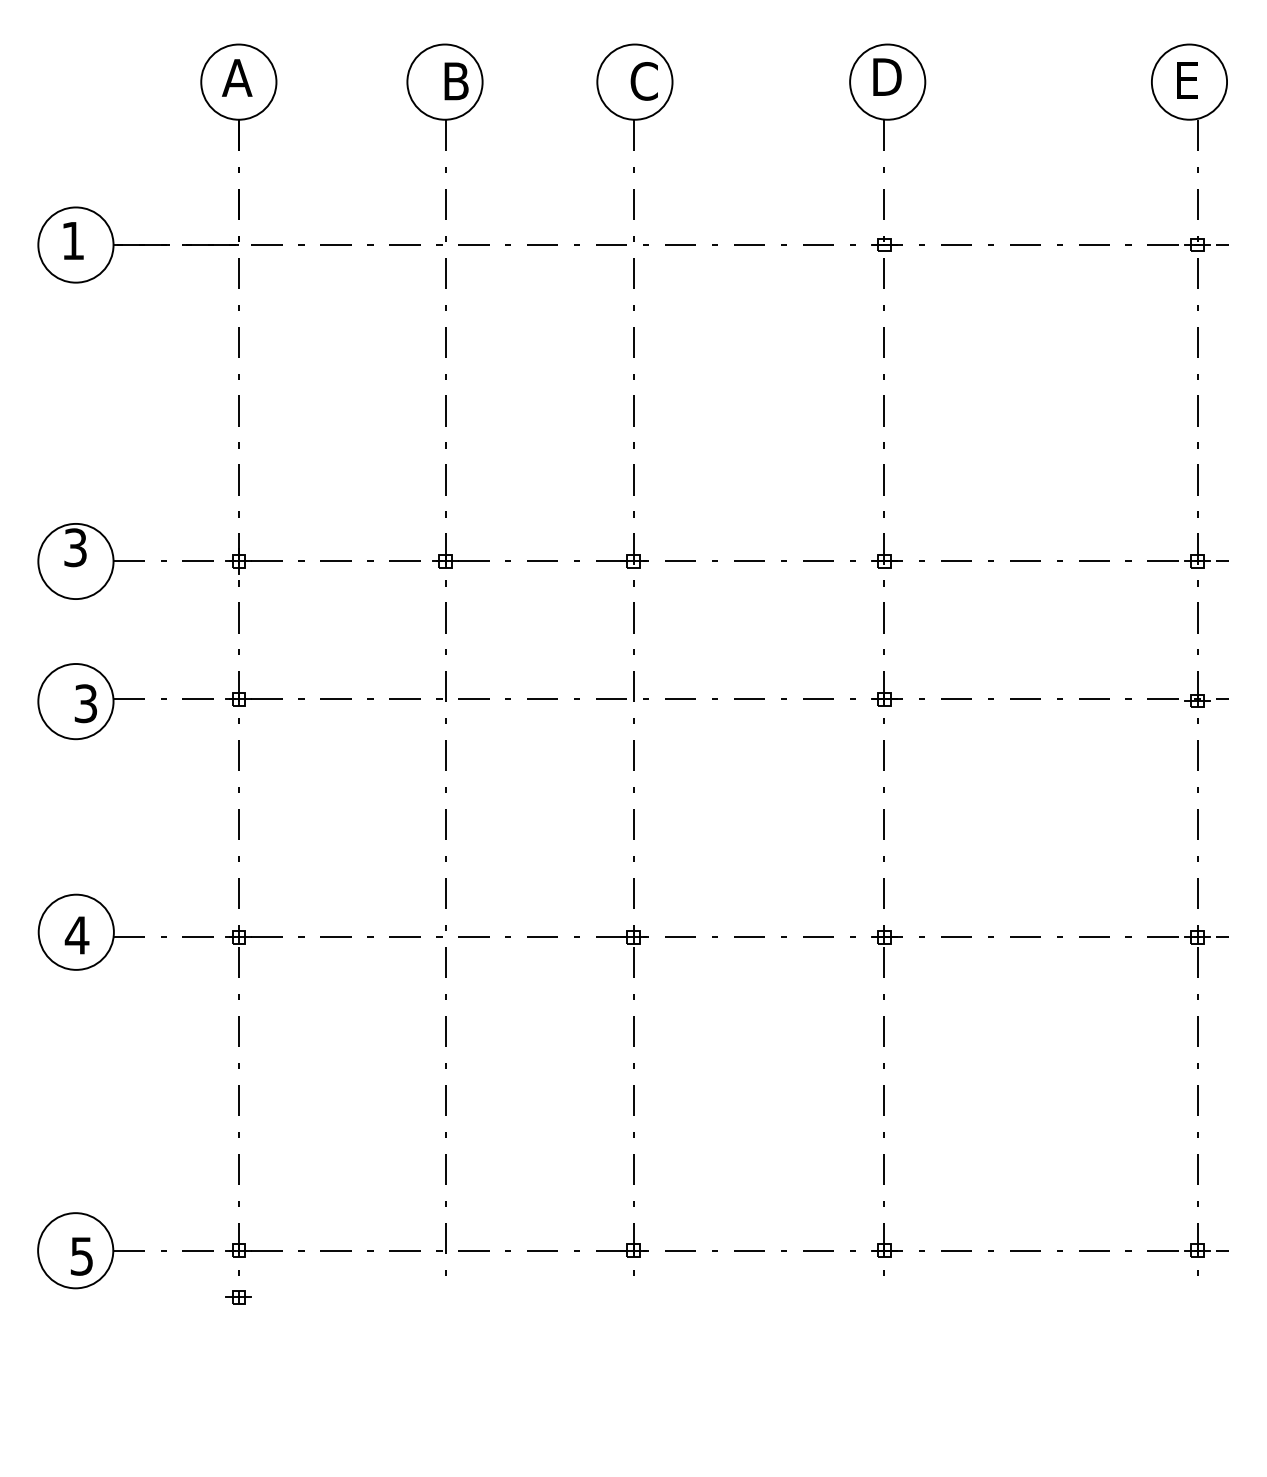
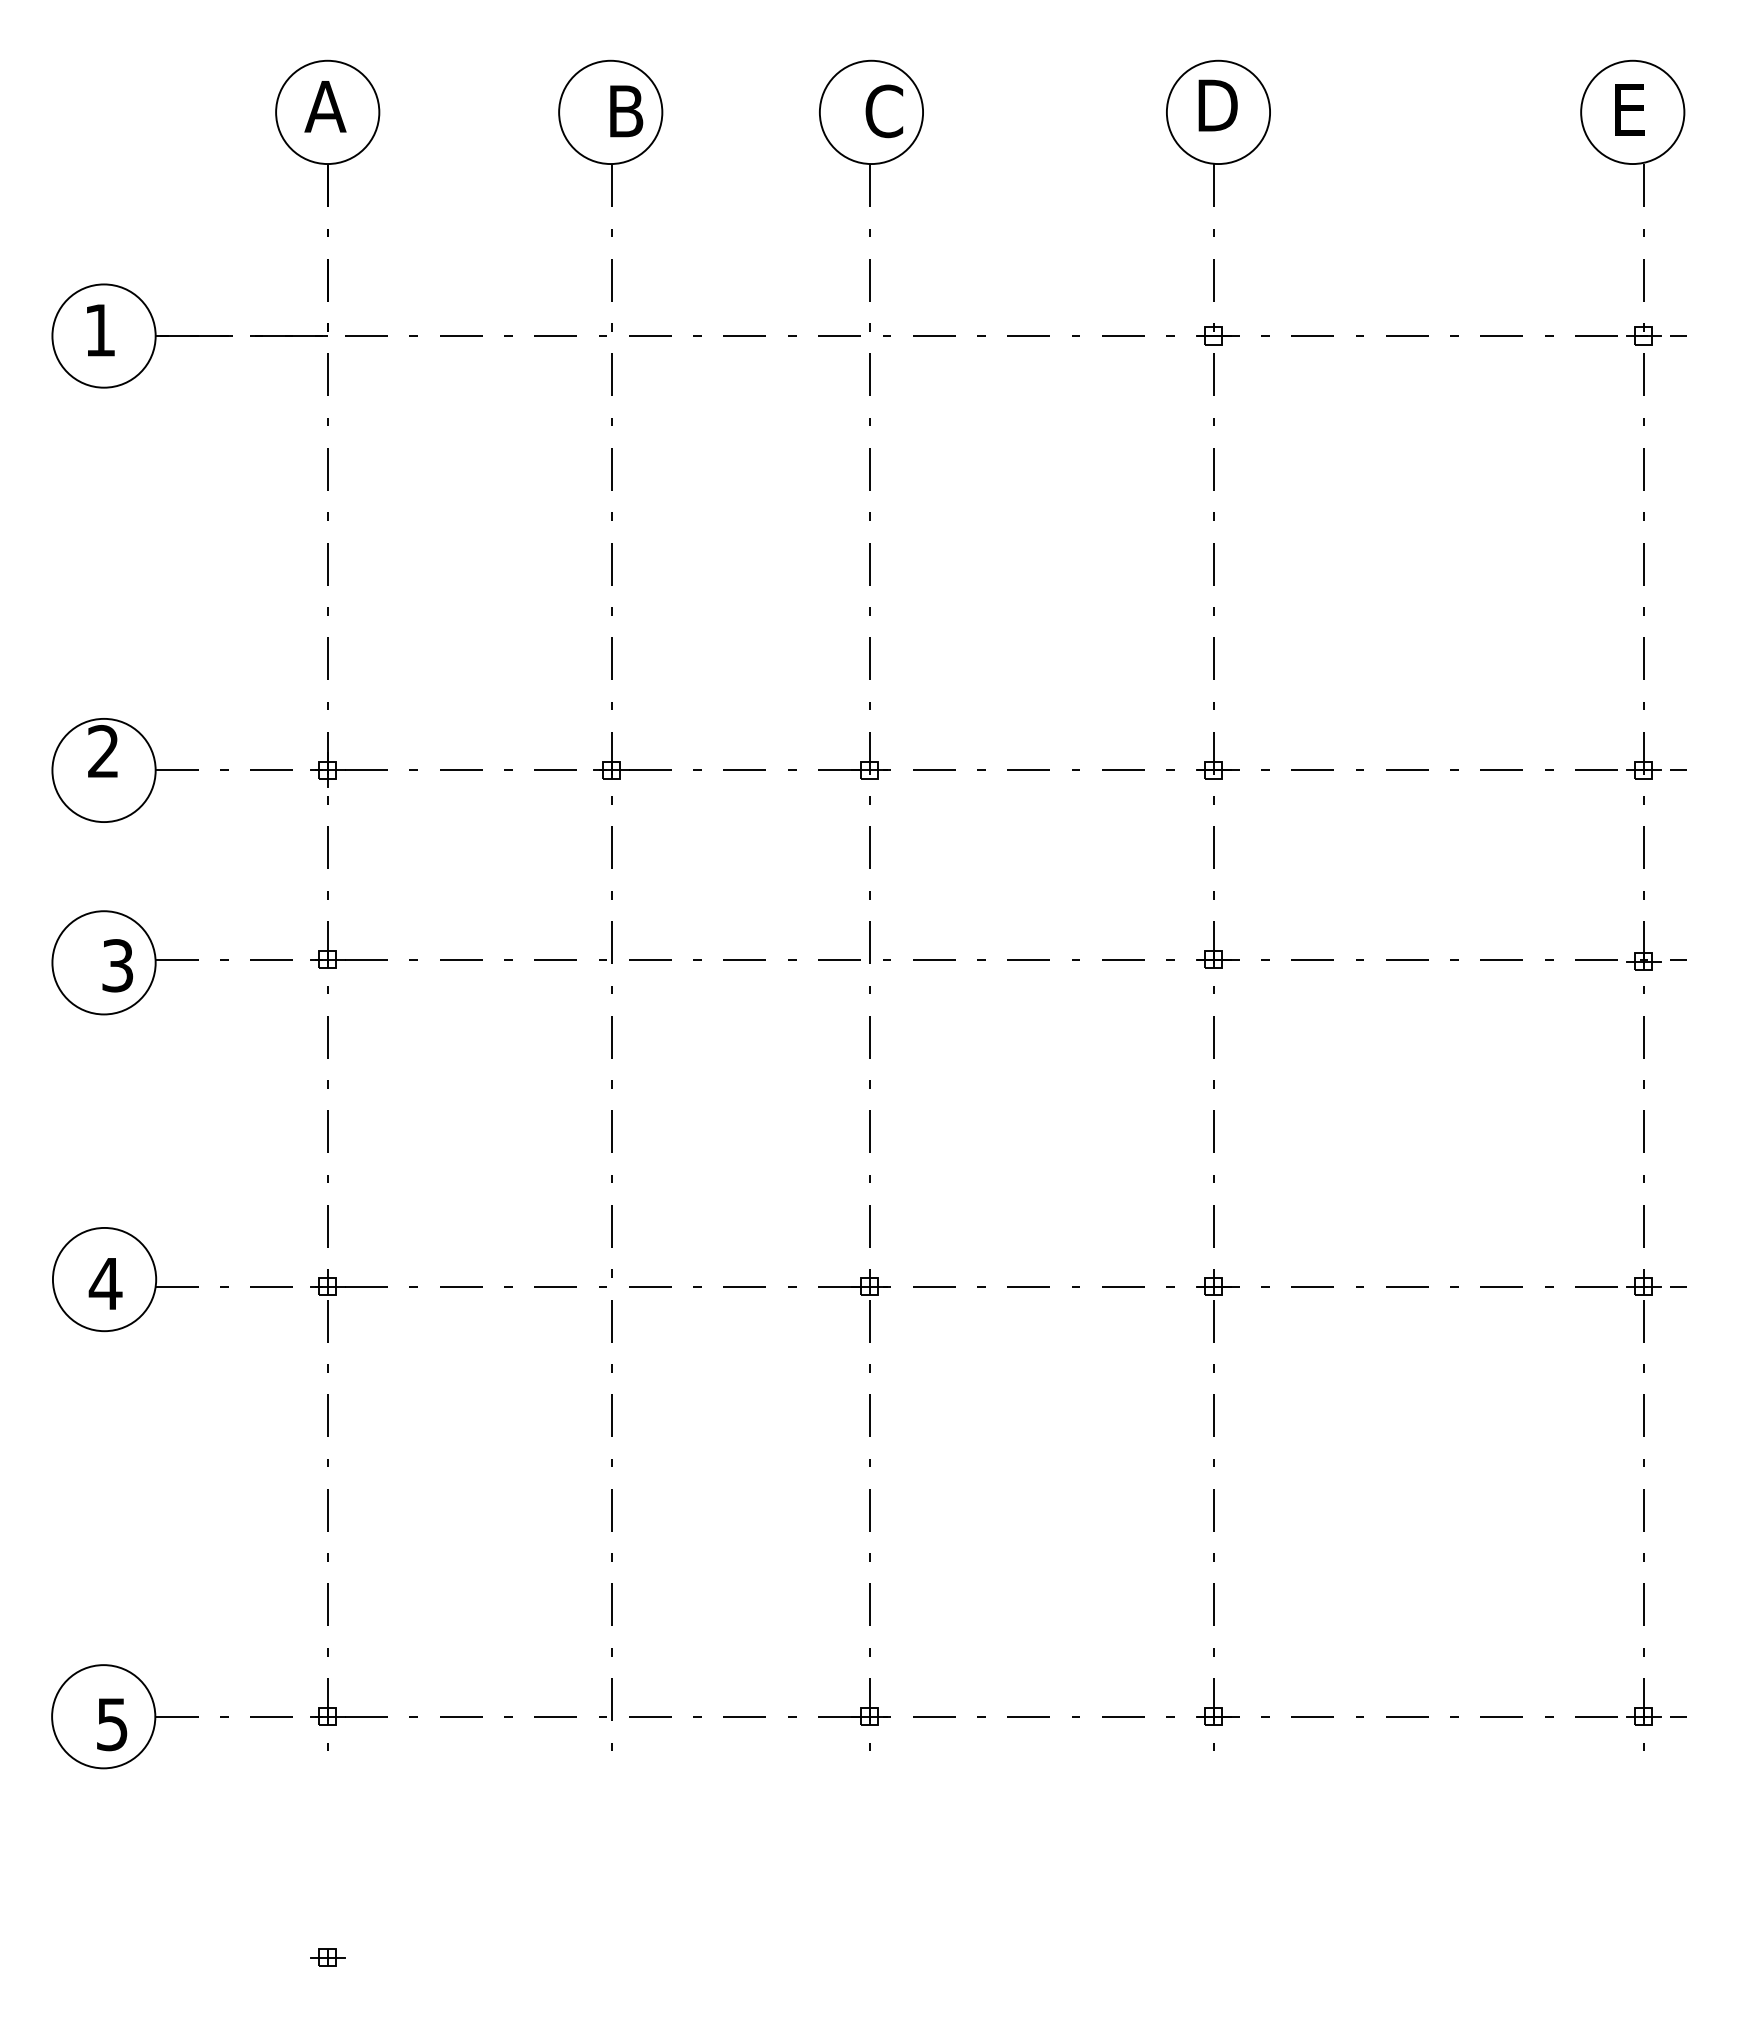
text: (75, 547) -> (103, 751), 3 -> 2
part: (238, 1297) -> (327, 1957), moved

